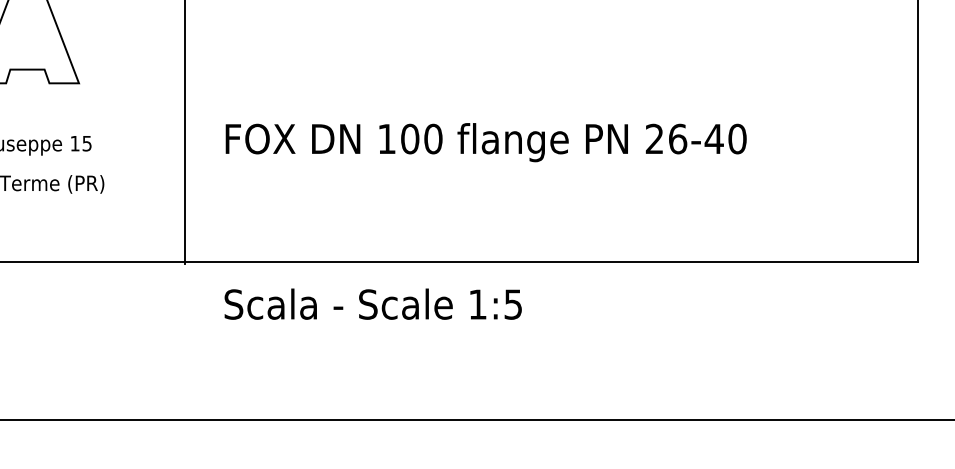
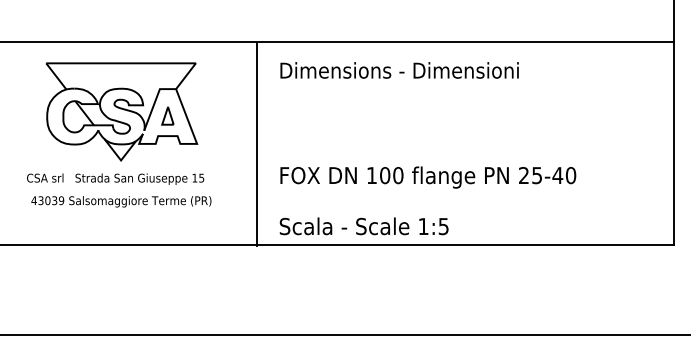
part: (26, 33) -> (167, 115), added
text: (678, 138) -> (537, 175), 26-40 -> 25-40
text: (372, 304) -> (363, 226), moved

